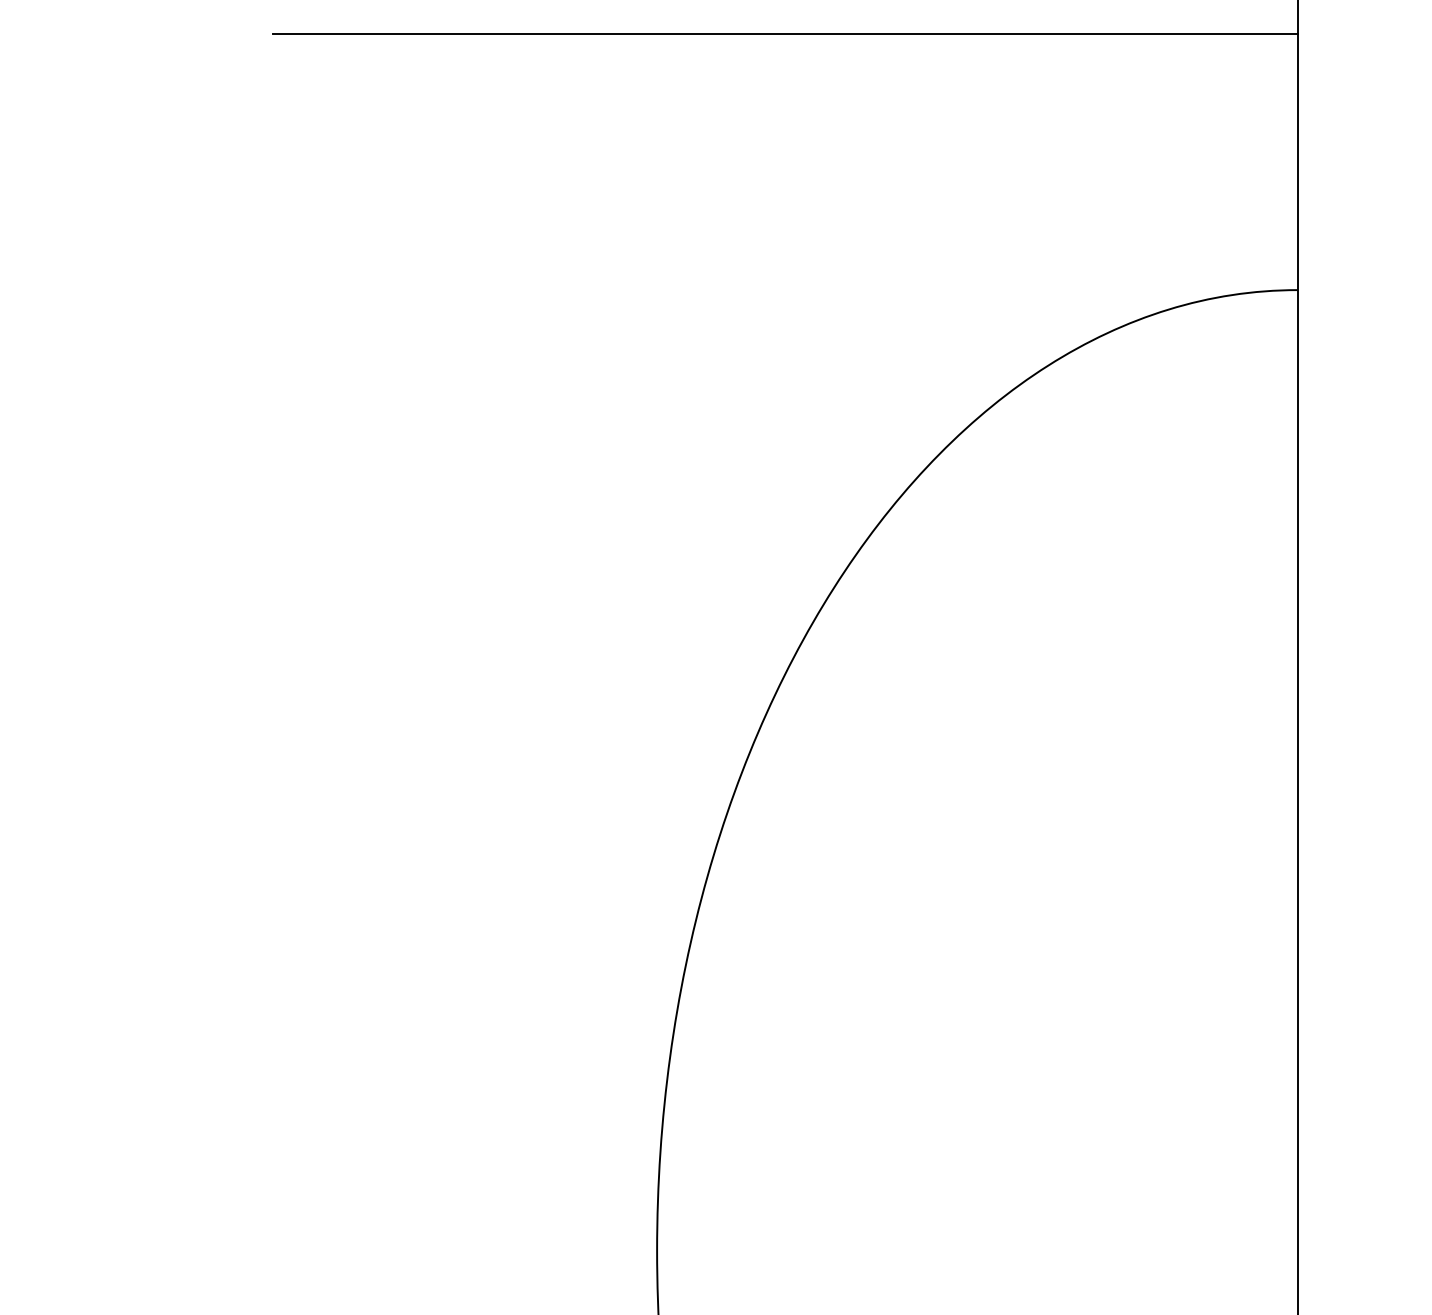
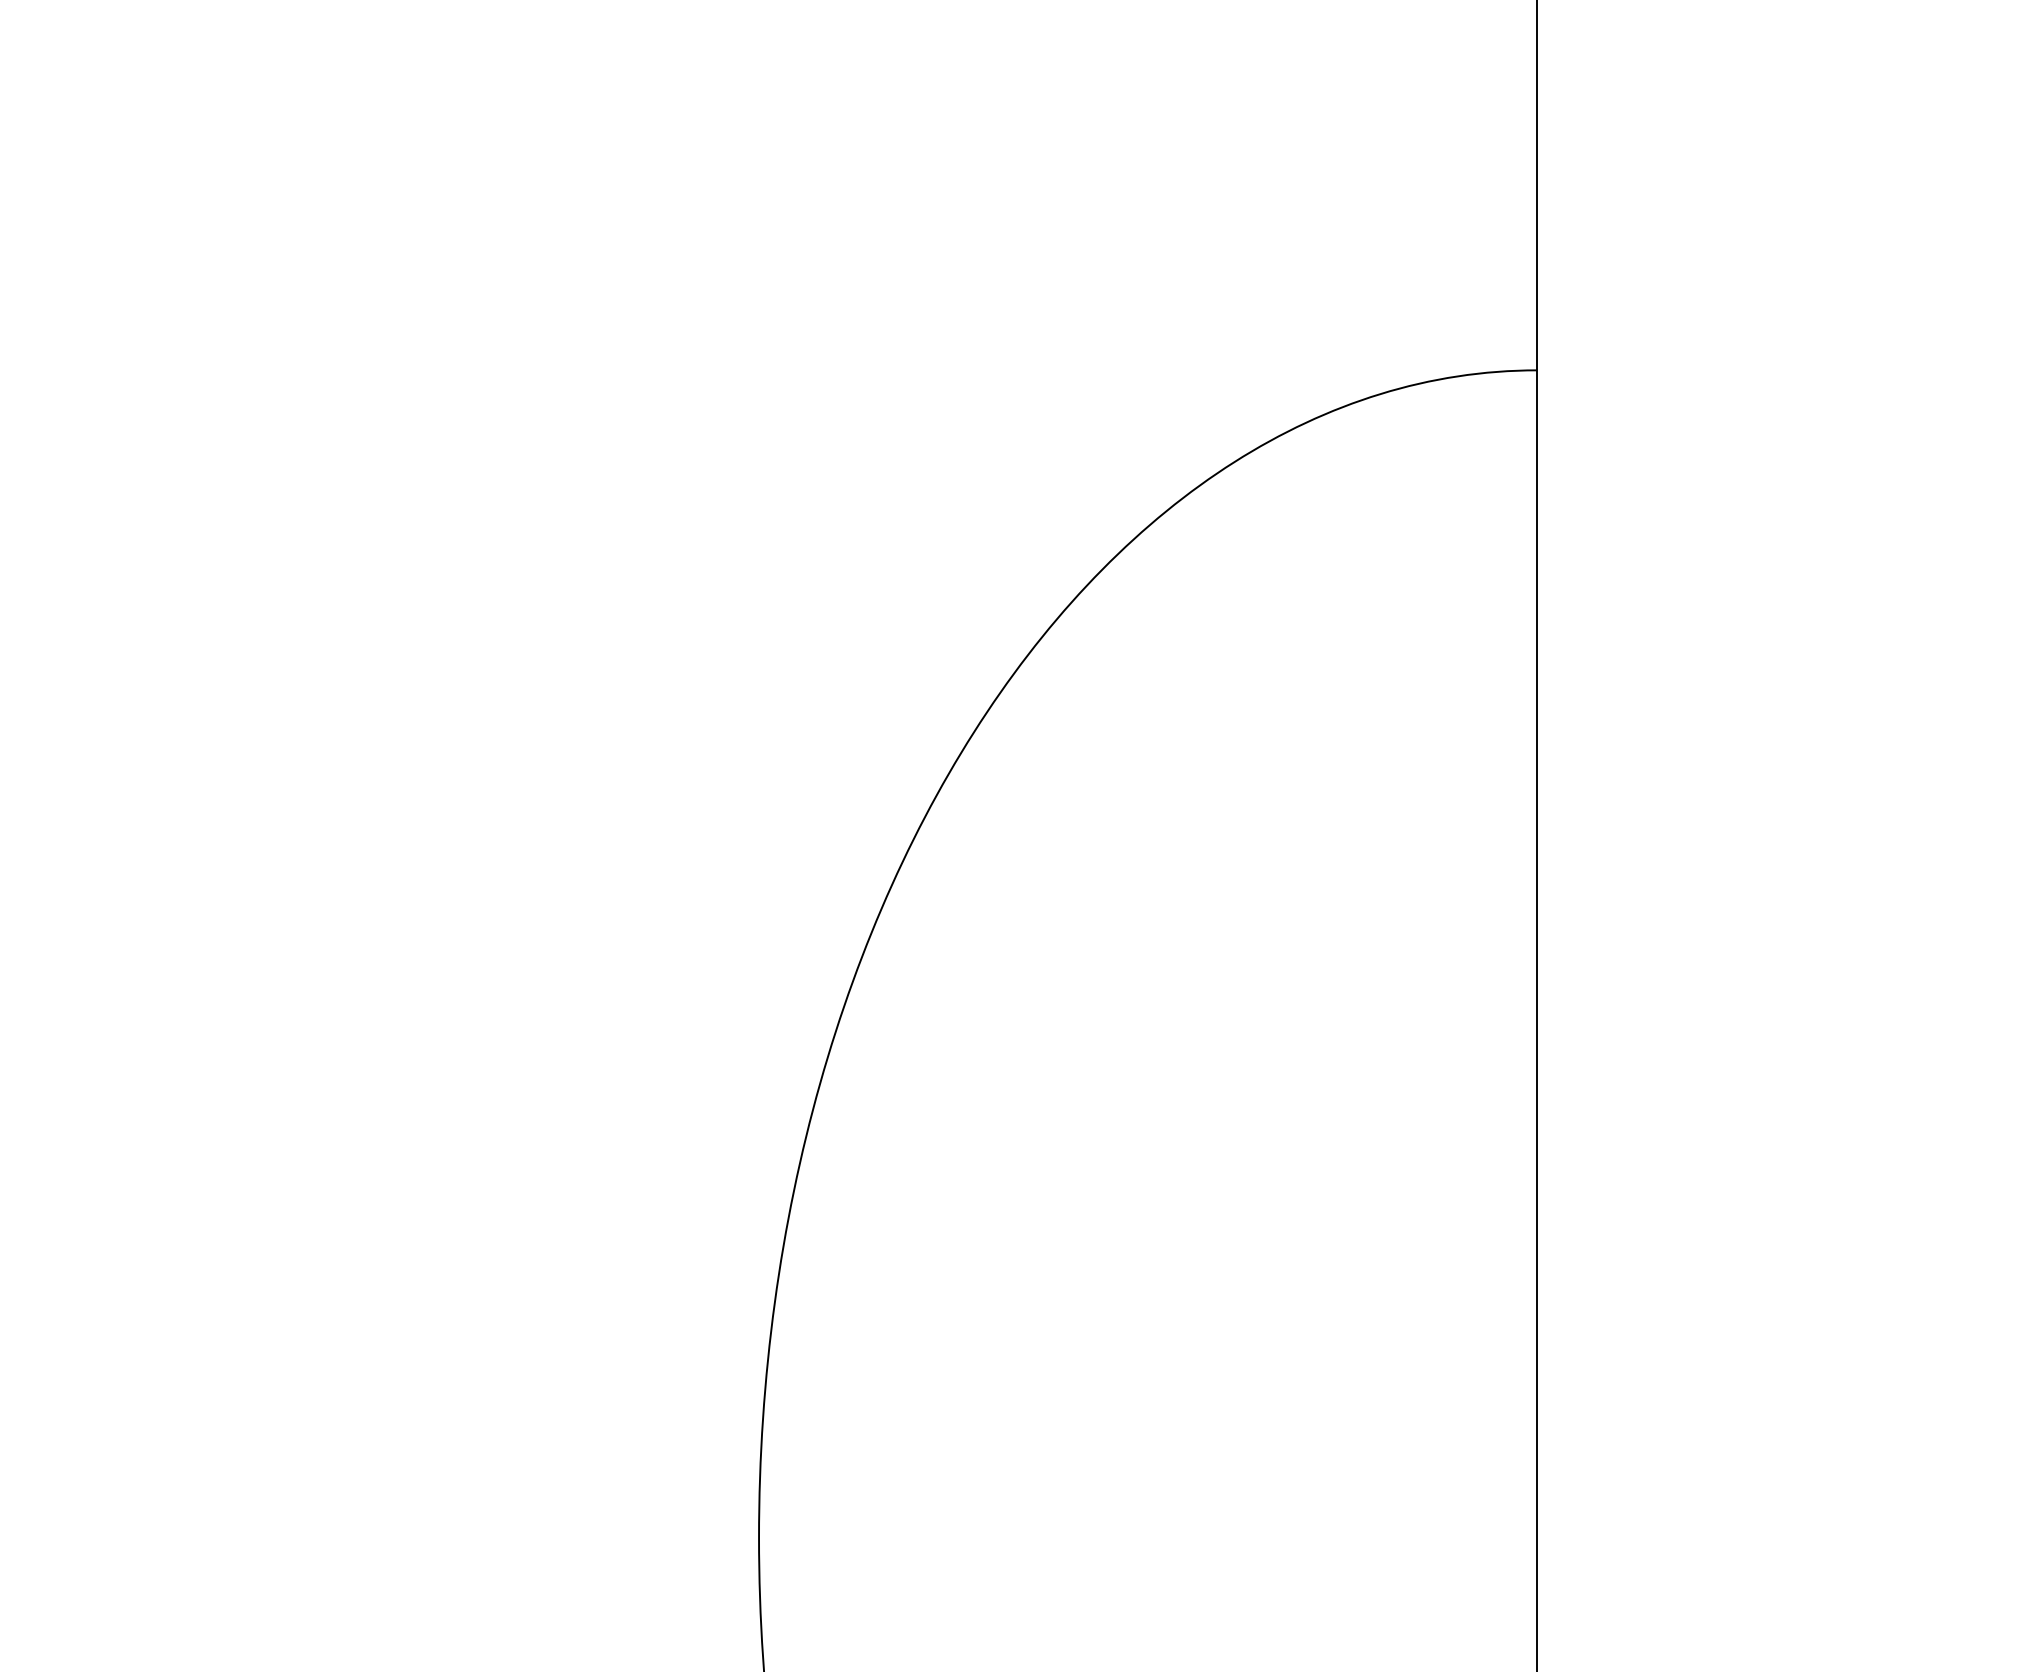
line: (785, 34) -> (914, 59), removed

